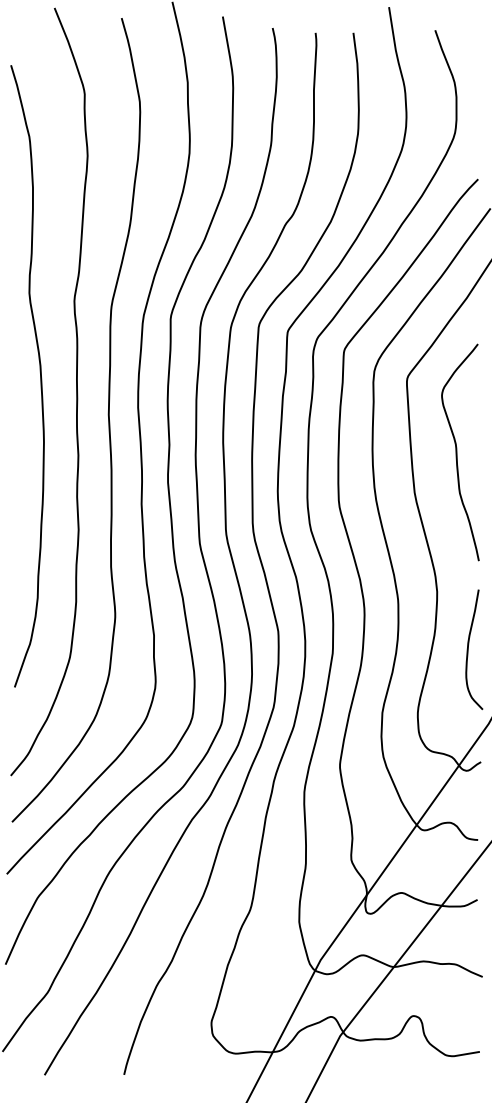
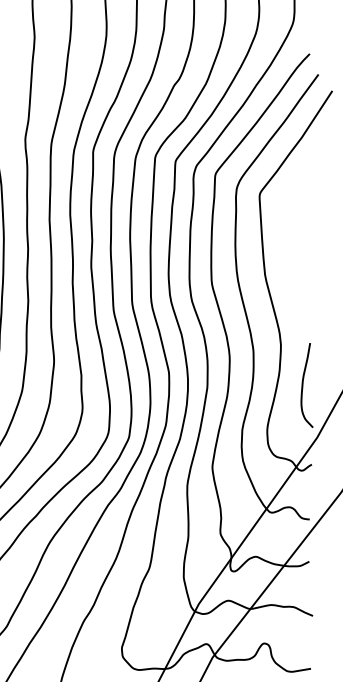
curve: (457, 452) -> (295, 246), removed

